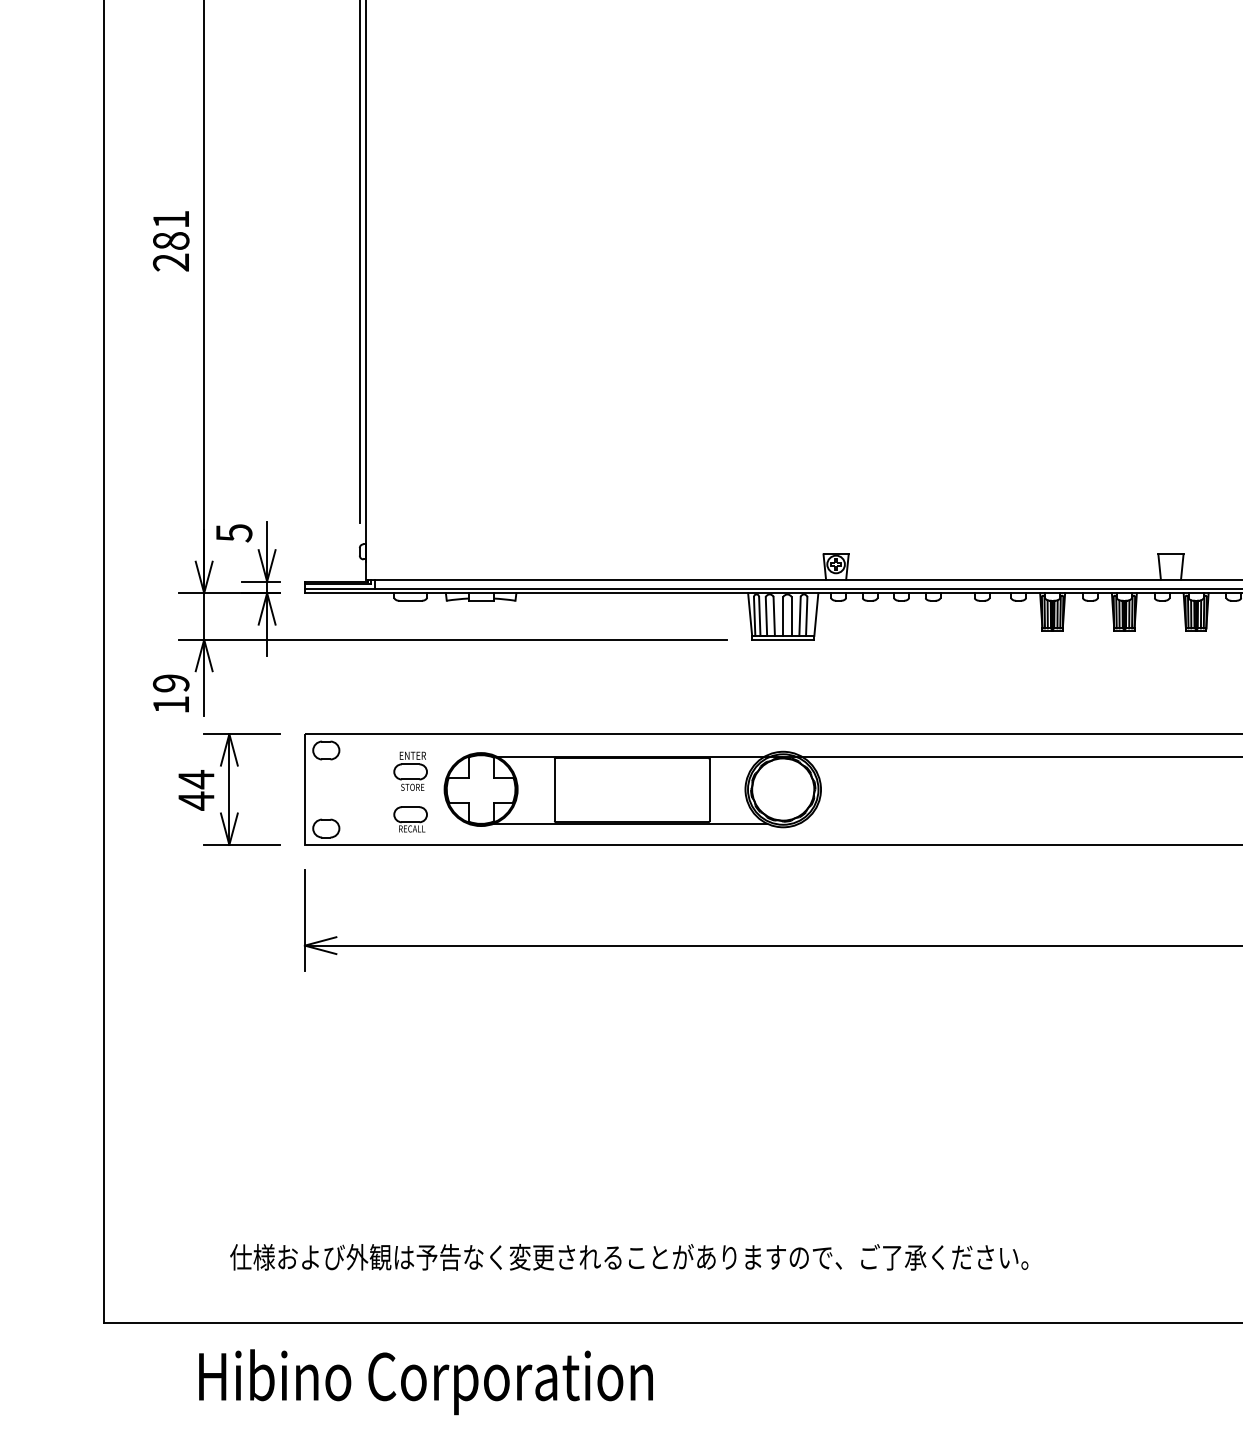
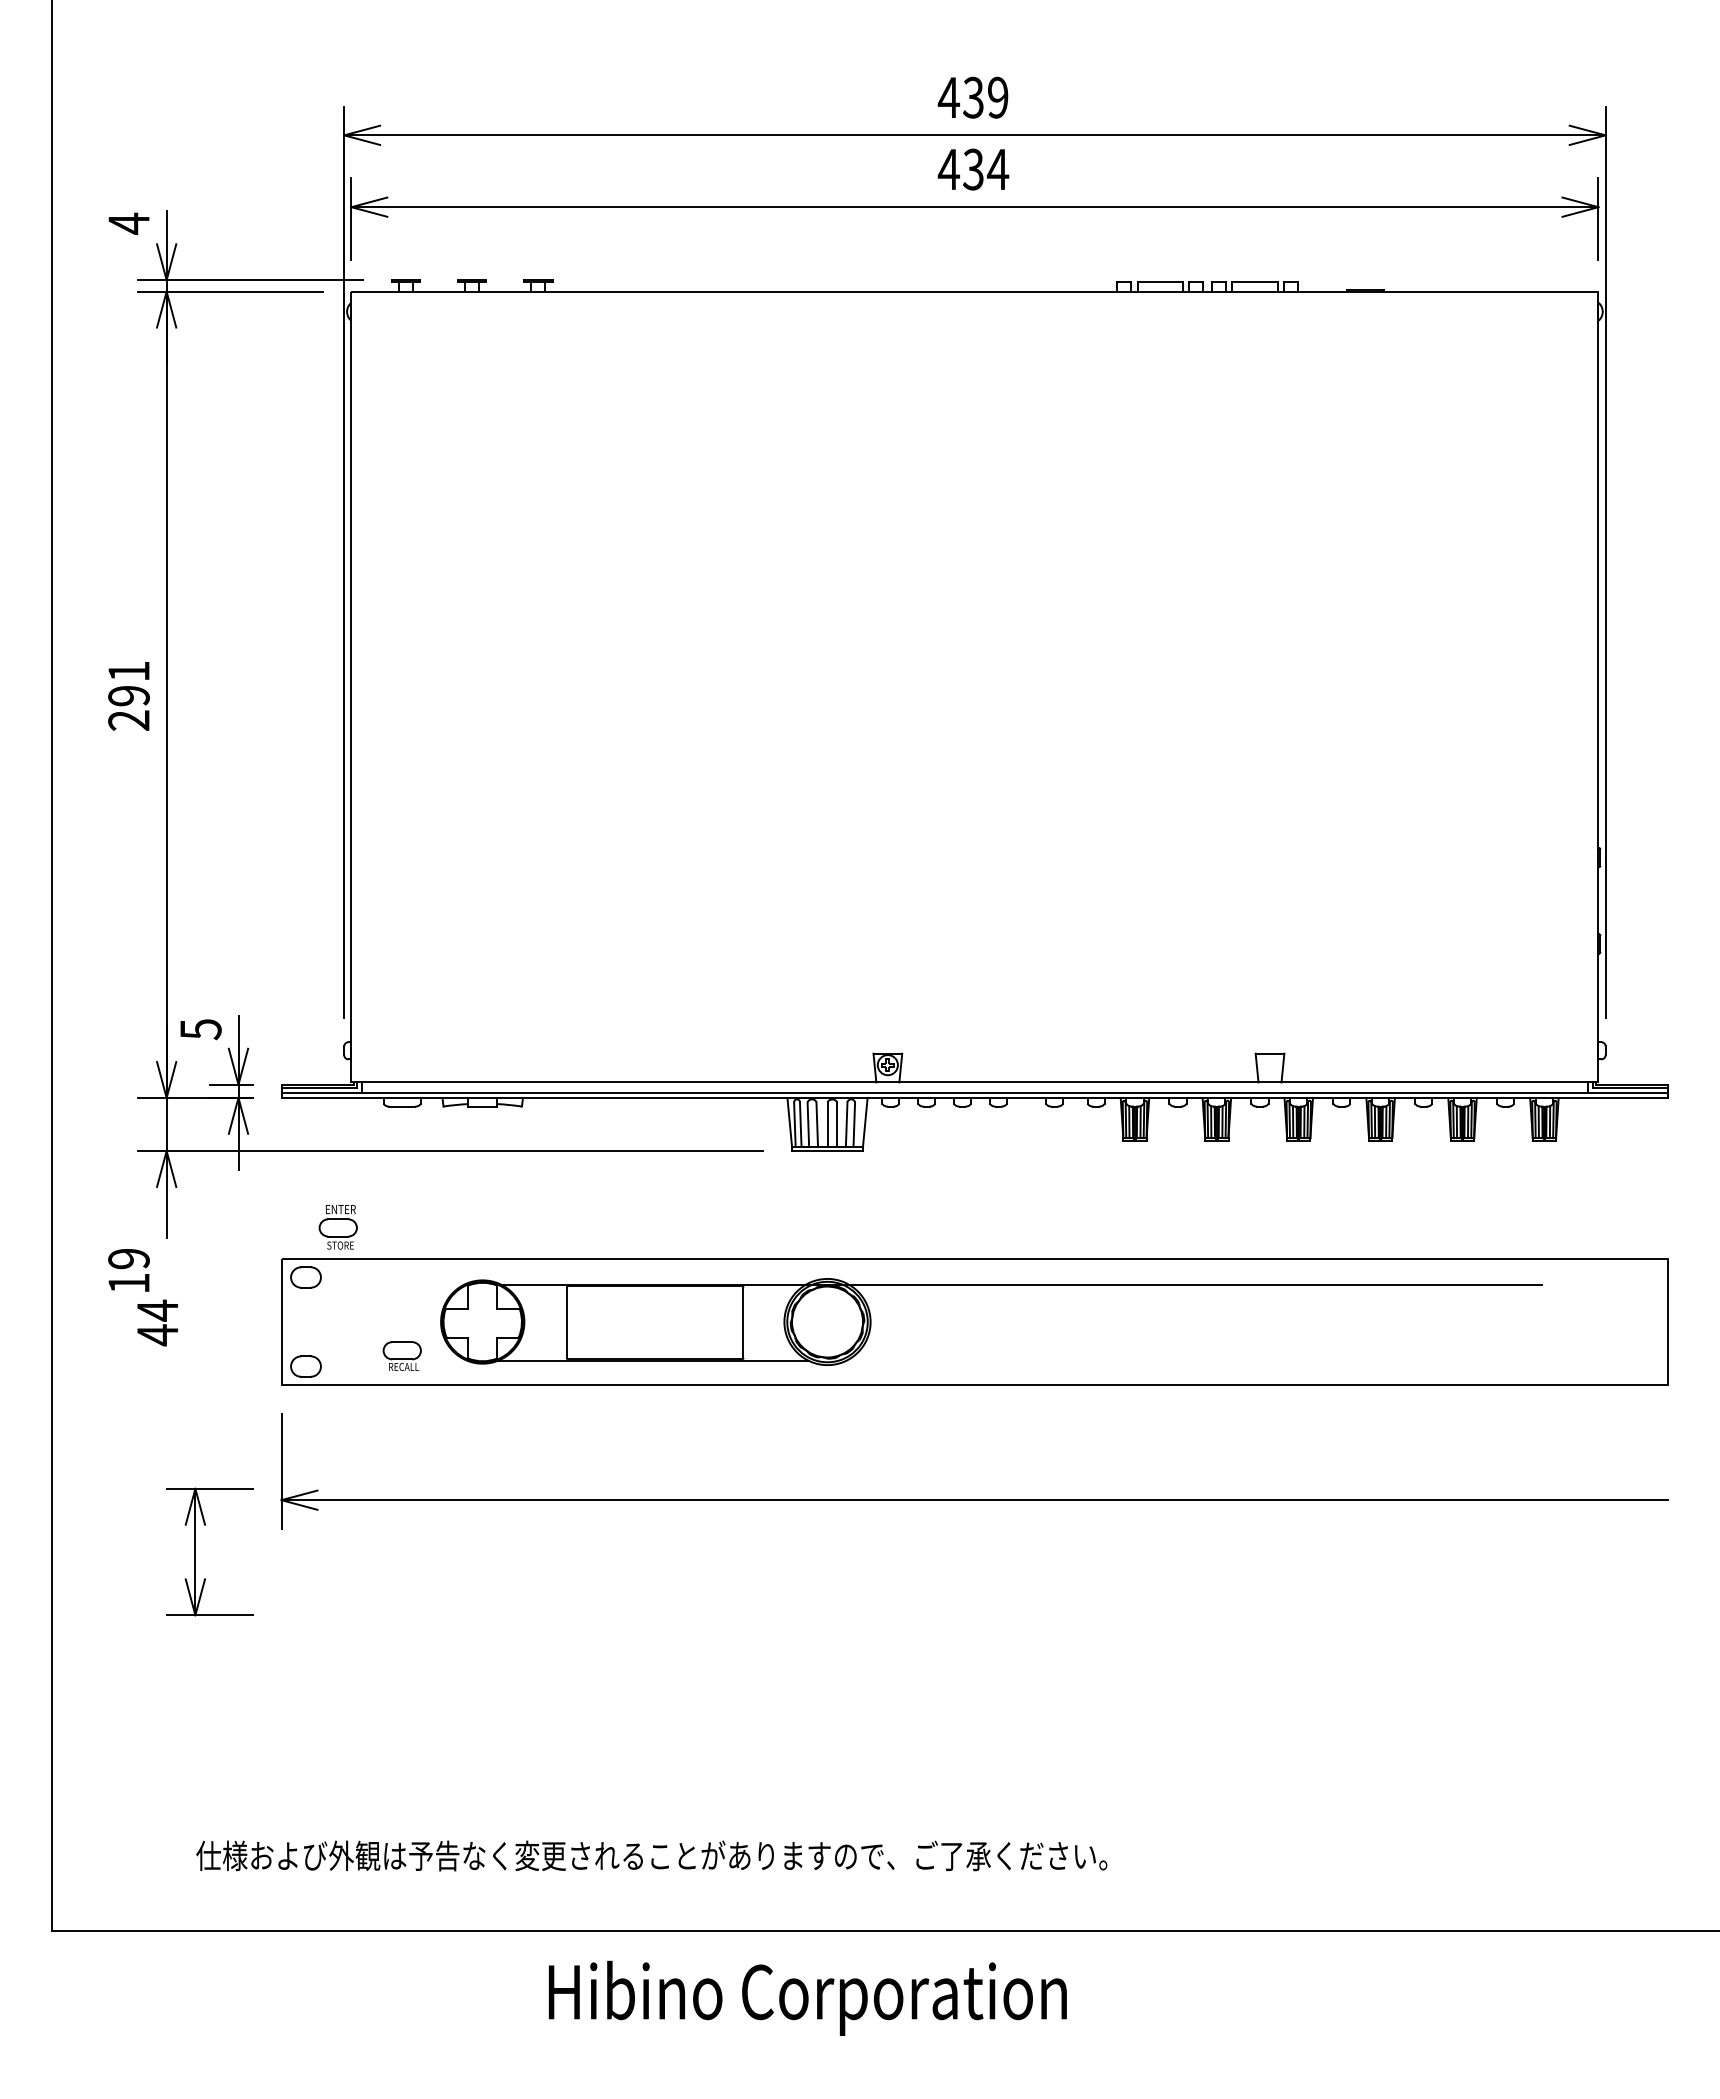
text: (170, 240) -> (128, 695), 281 -> 291
text: (170, 693) -> (128, 1270), moved
part: (409, 771) -> (337, 1227), moved
part: (229, 789) -> (195, 1551), moved
text: (425, 1381) -> (807, 1997), moved

